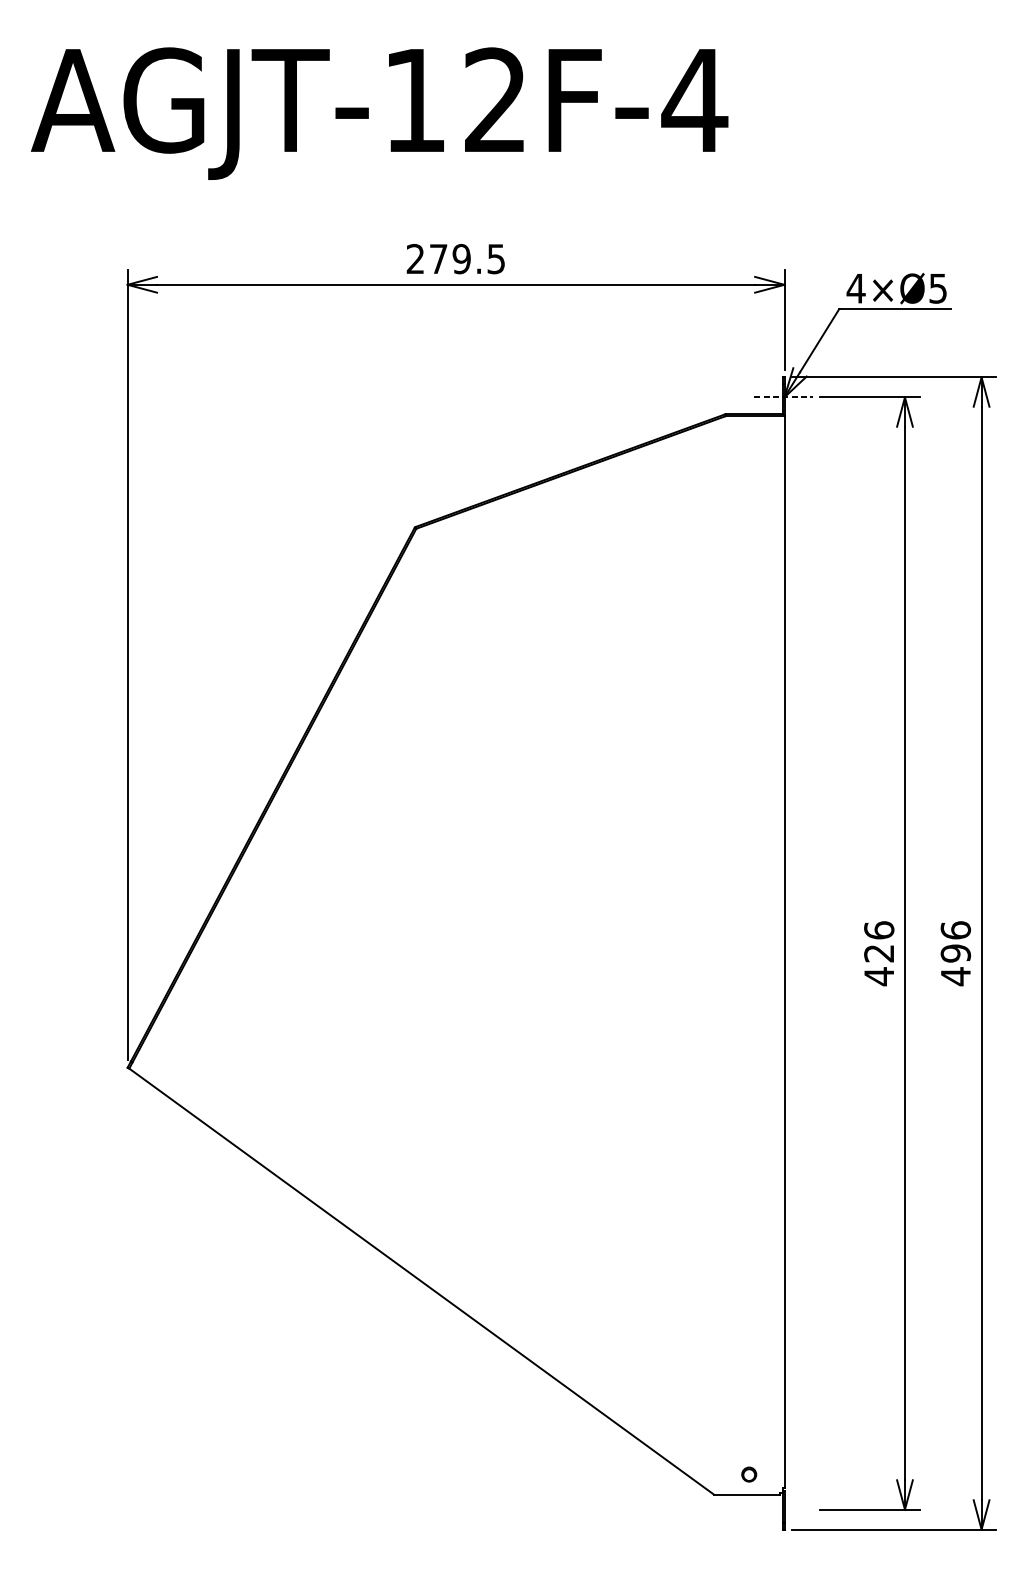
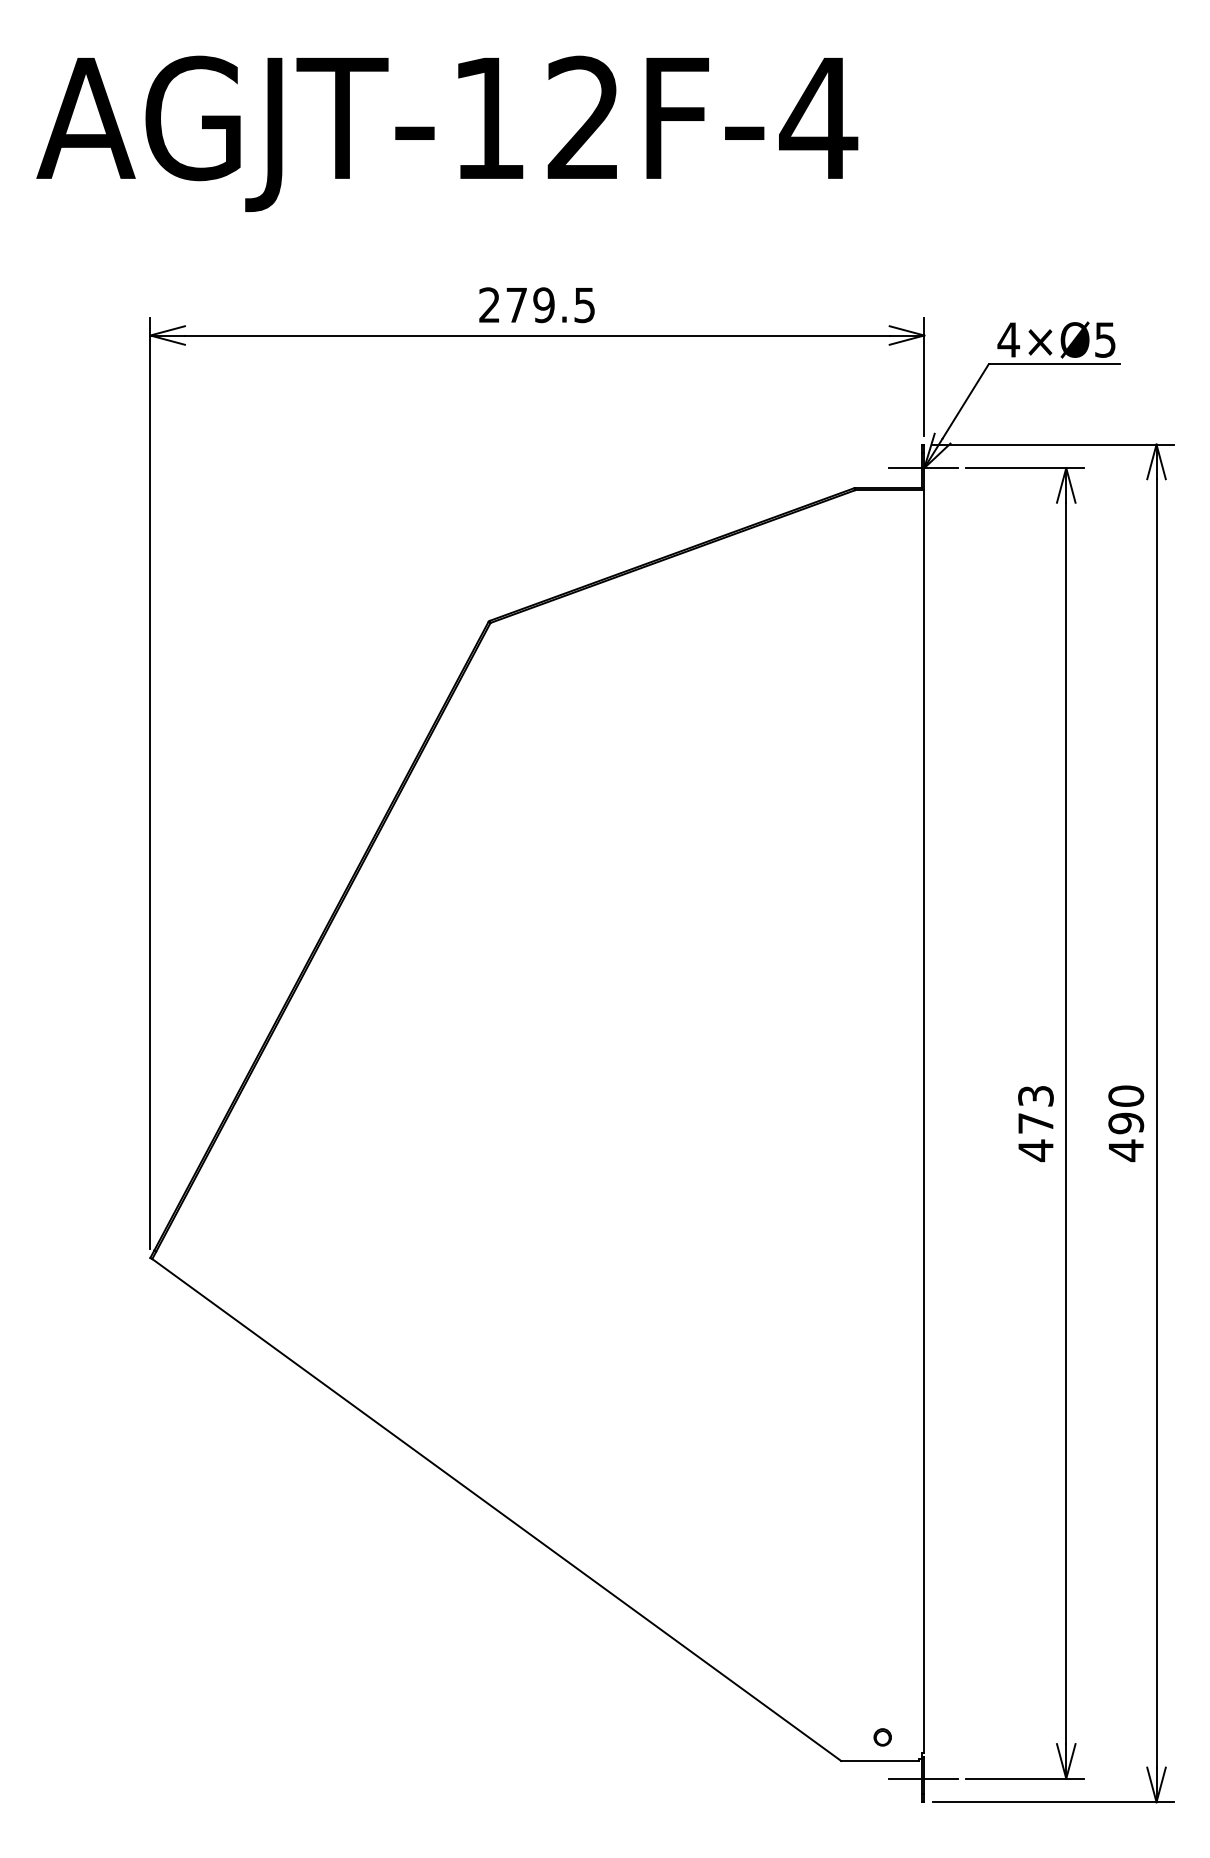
line: (783, 397) -> (923, 468), dashed -> solid
text: (955, 929) -> (1125, 1095), 496 -> 490
text: (878, 941) -> (1035, 1109), 426 -> 473
line: (782, 1509) -> (922, 1778), added

